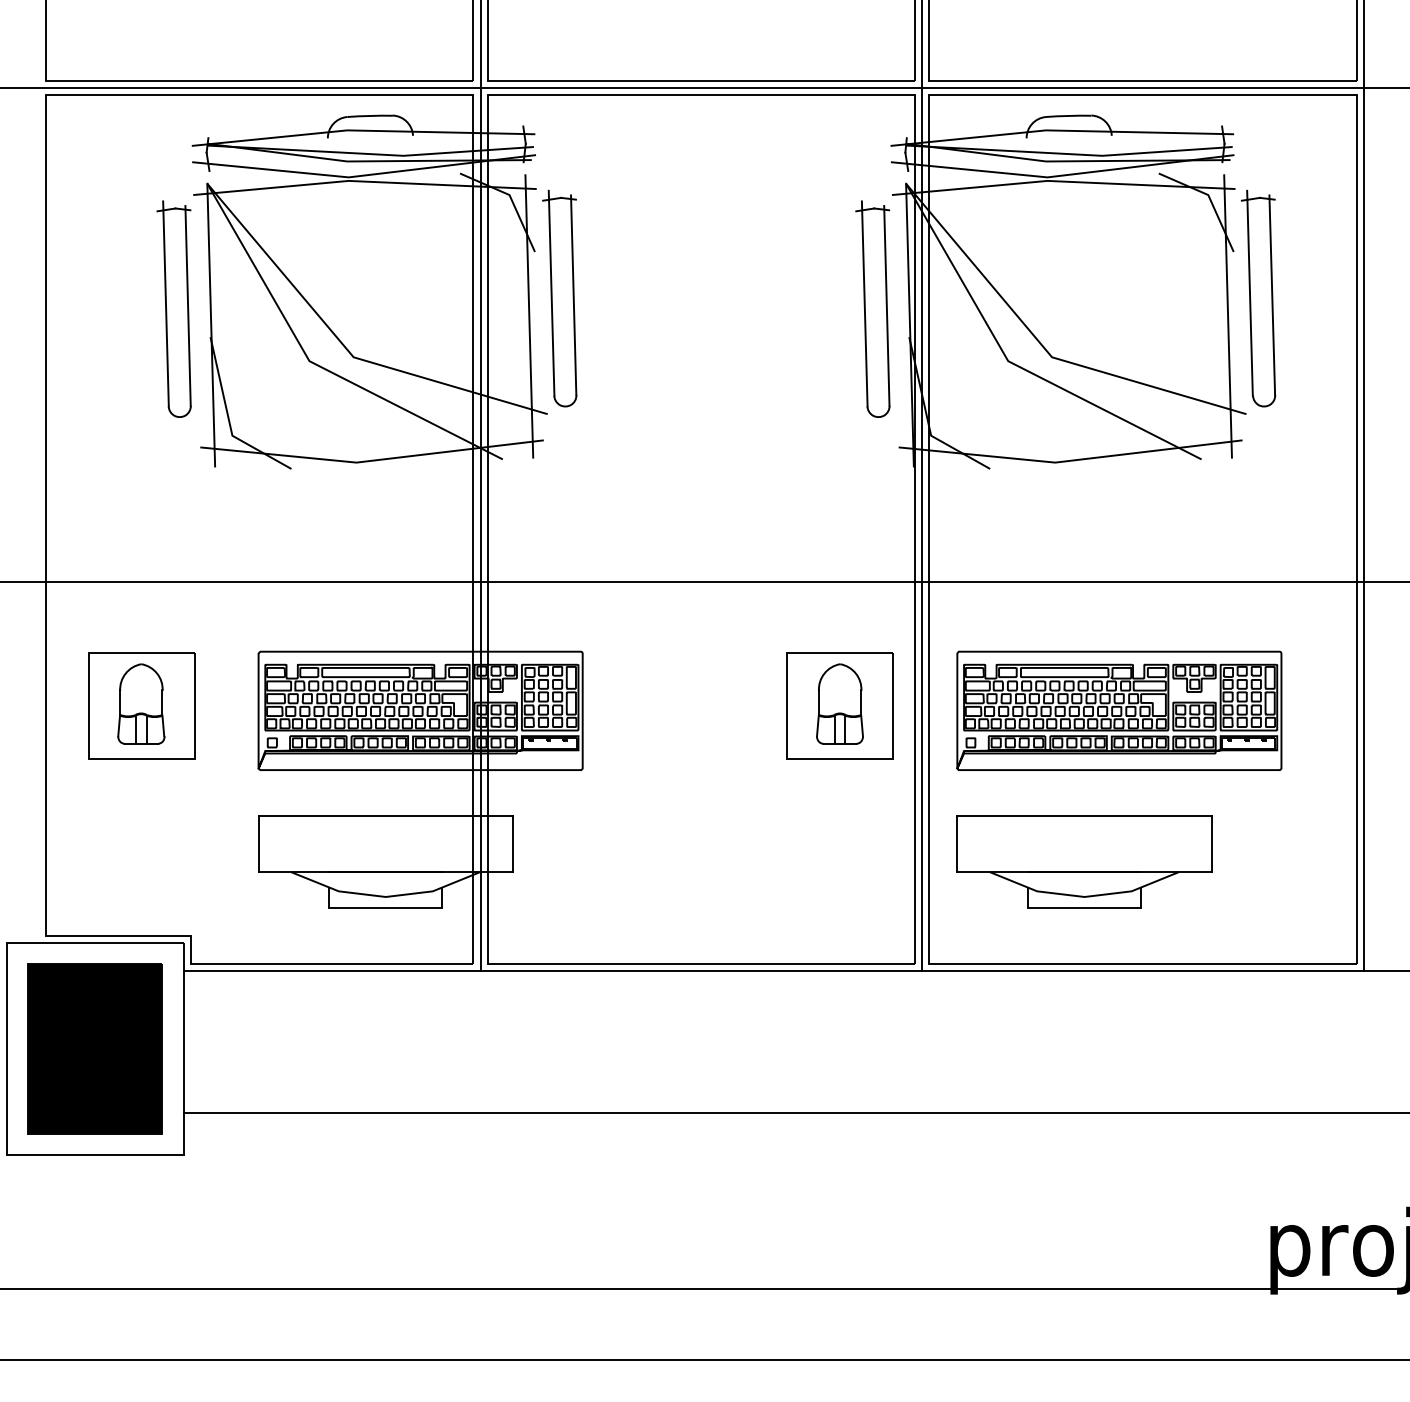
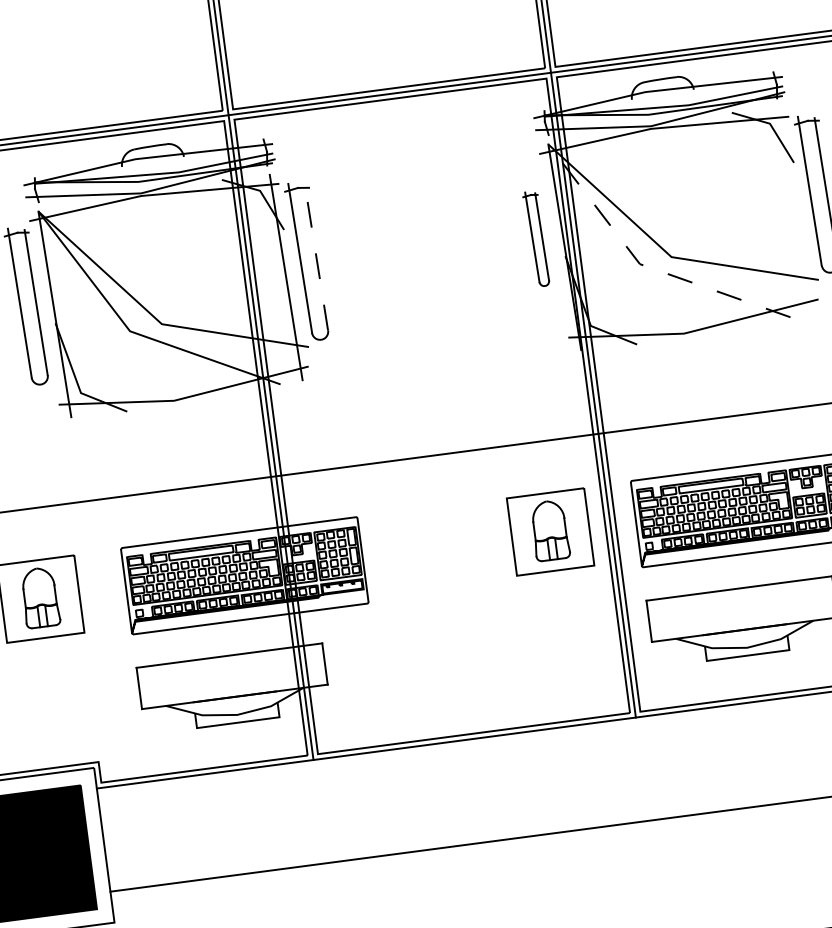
line: (573, 295) -> (316, 257), solid -> dashed
part: (872, 308) -> (535, 238), size x0.6
line: (1227, 316) -> (795, 210), removed
line: (1012, 363) -> (643, 265), solid -> dashed

